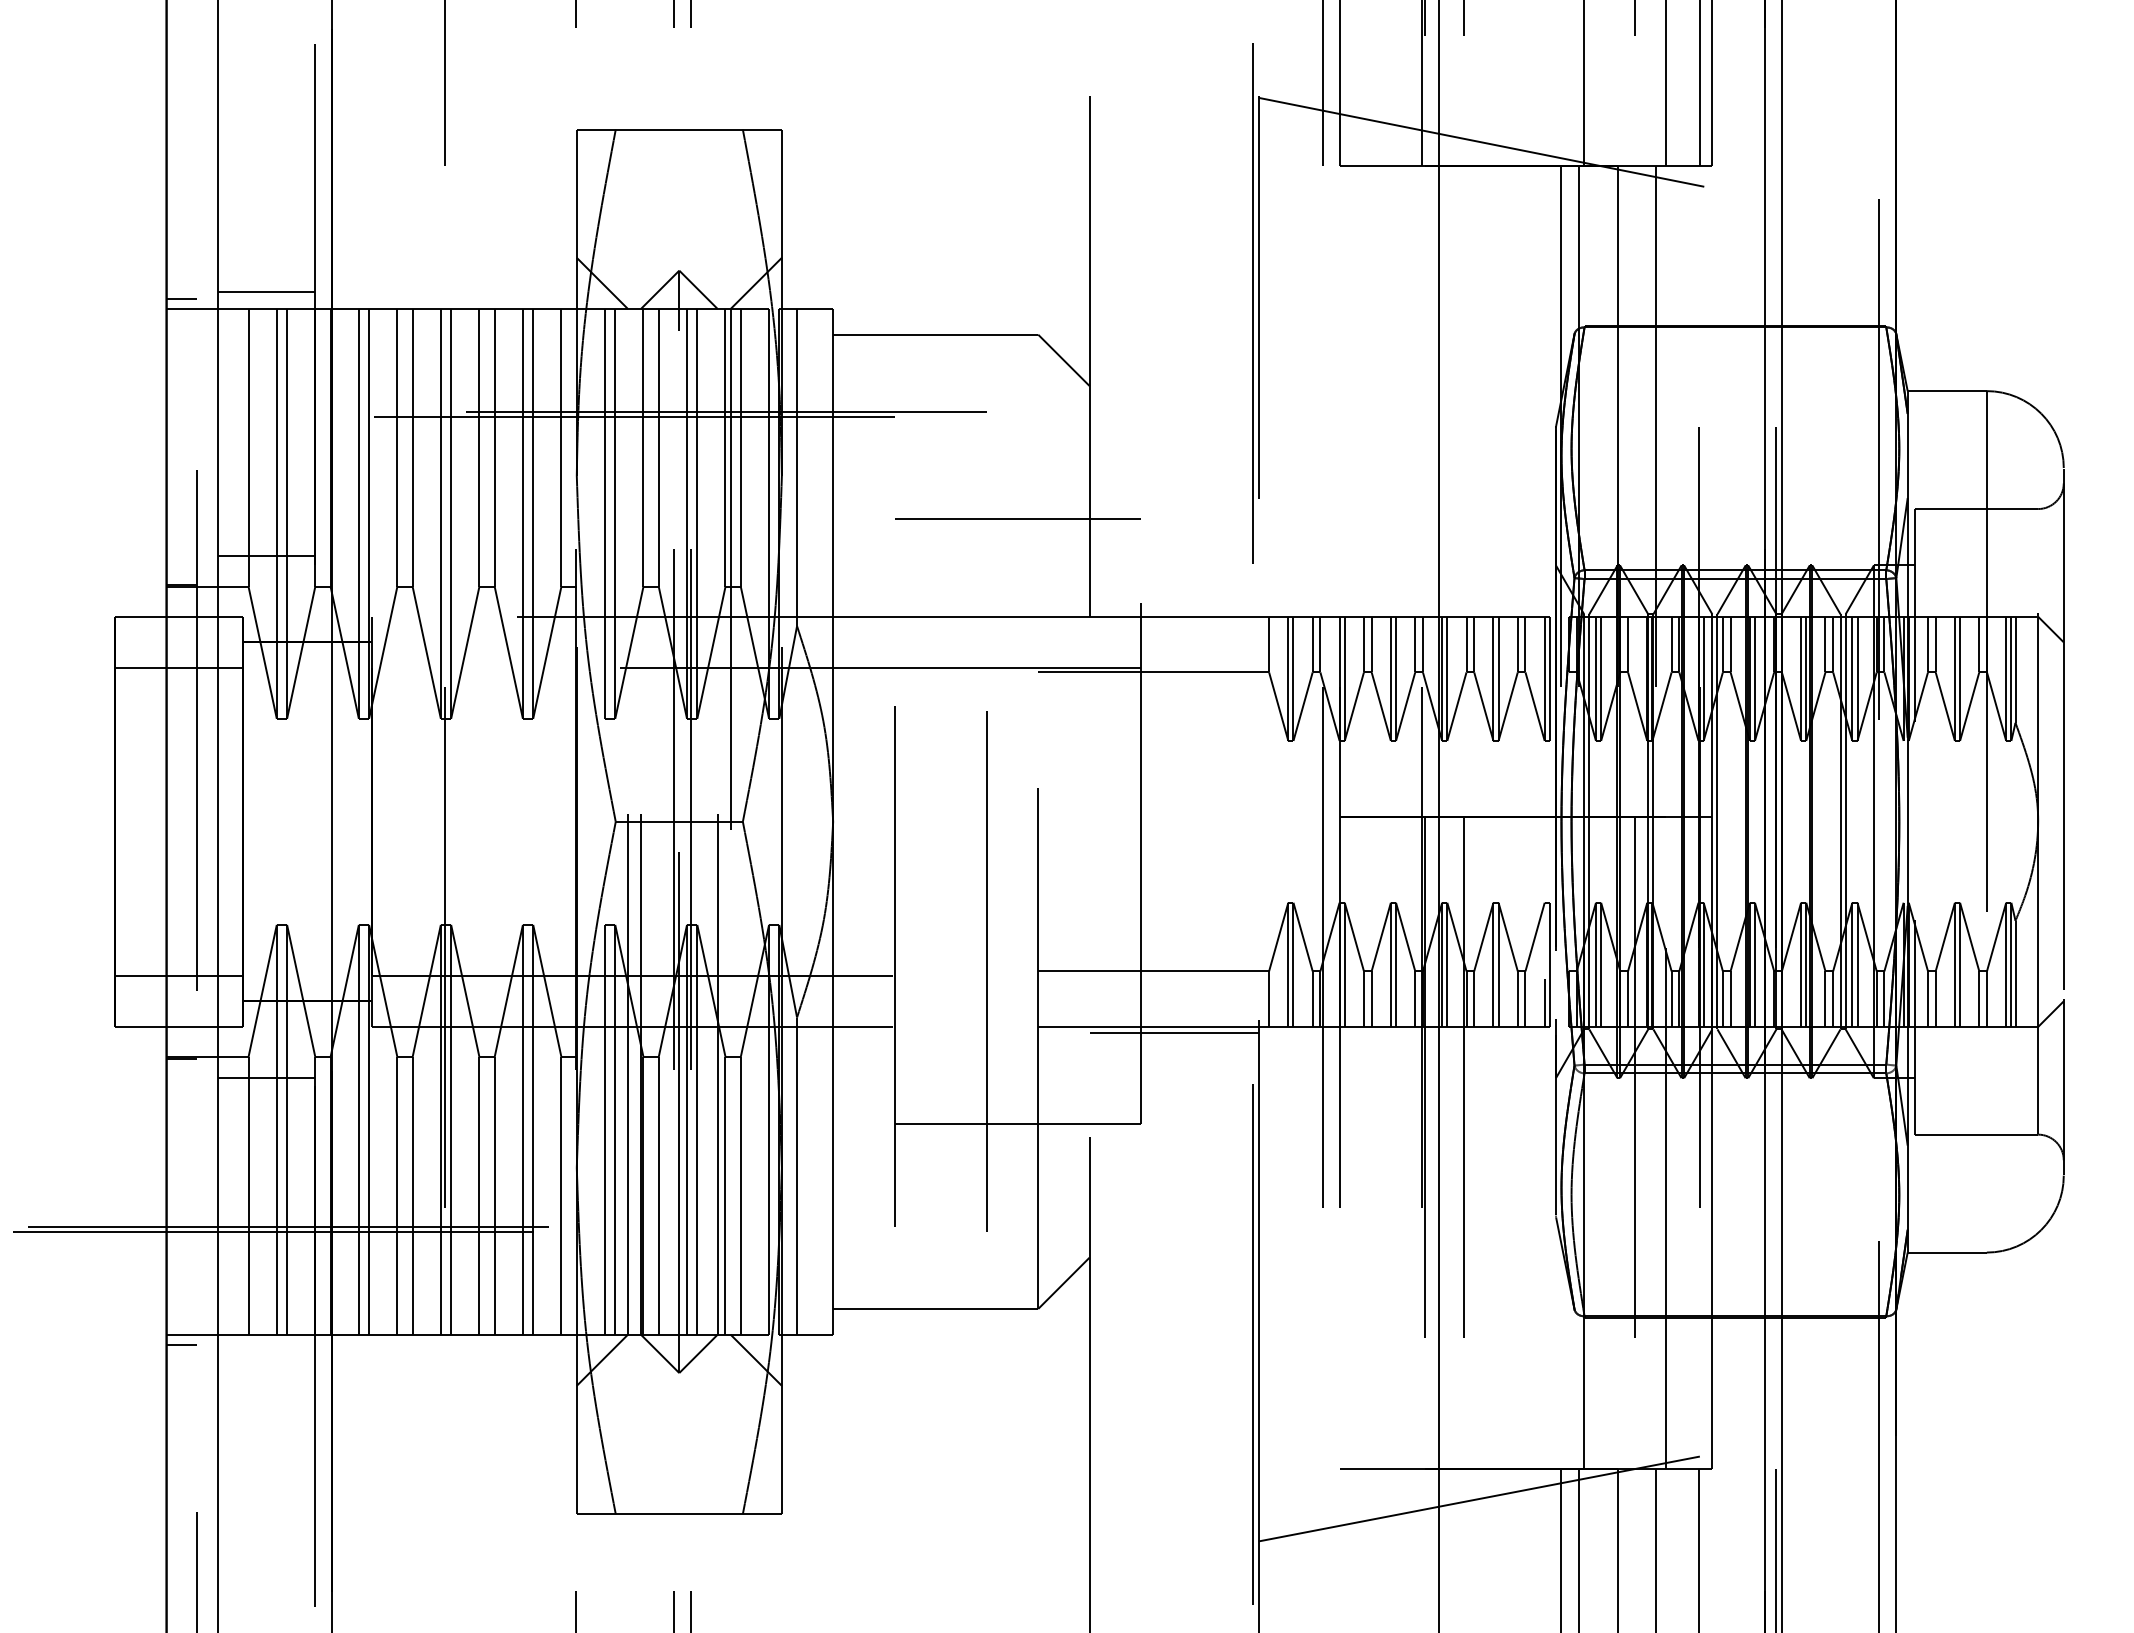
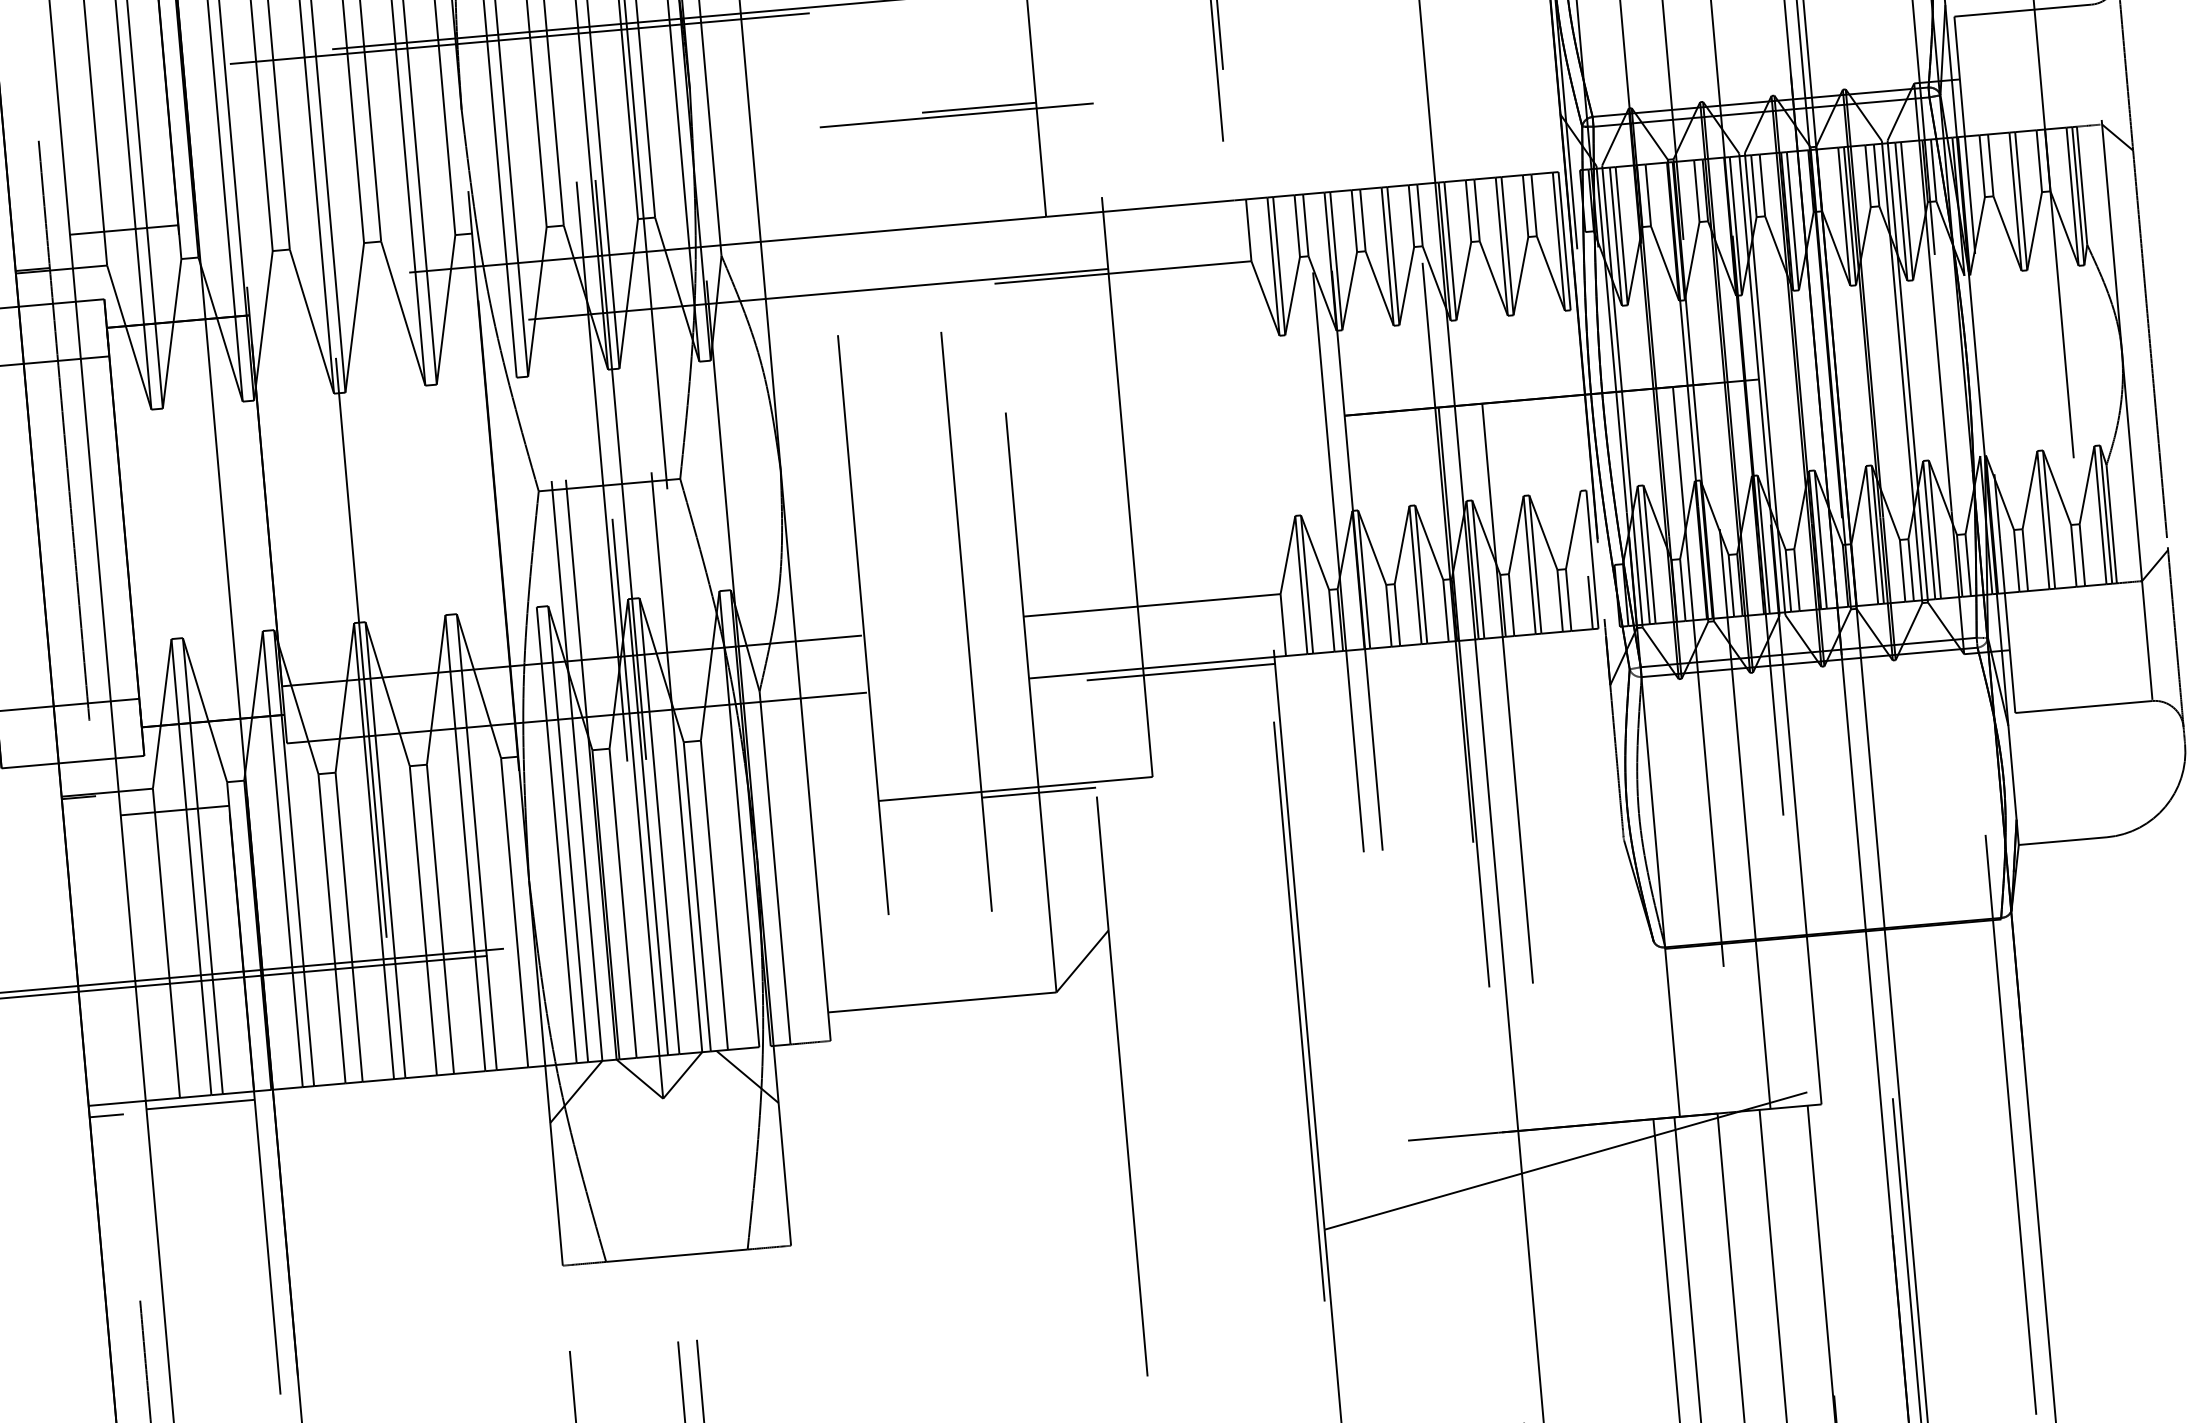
line: (1038, 514) -> (979, 108), added
line: (1038, 1129) -> (1039, 792), added
line: (266, 1342) -> (200, 1104), added

